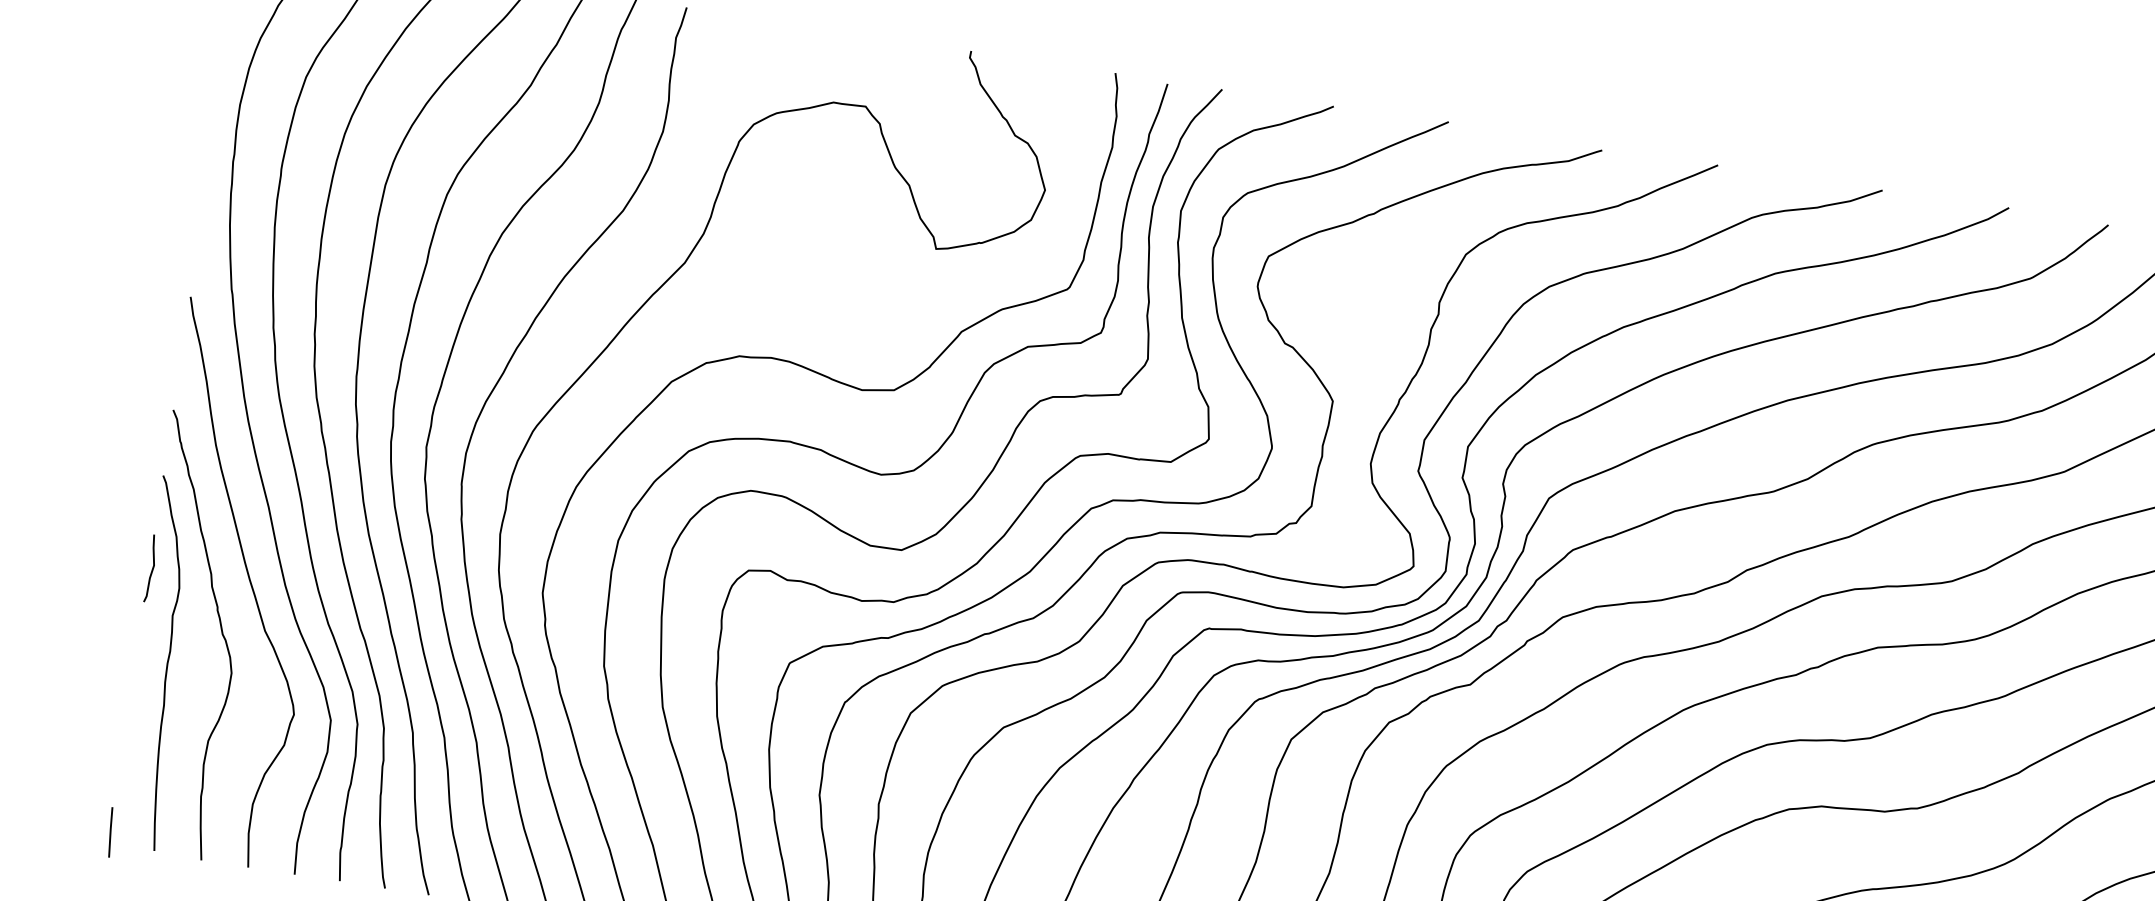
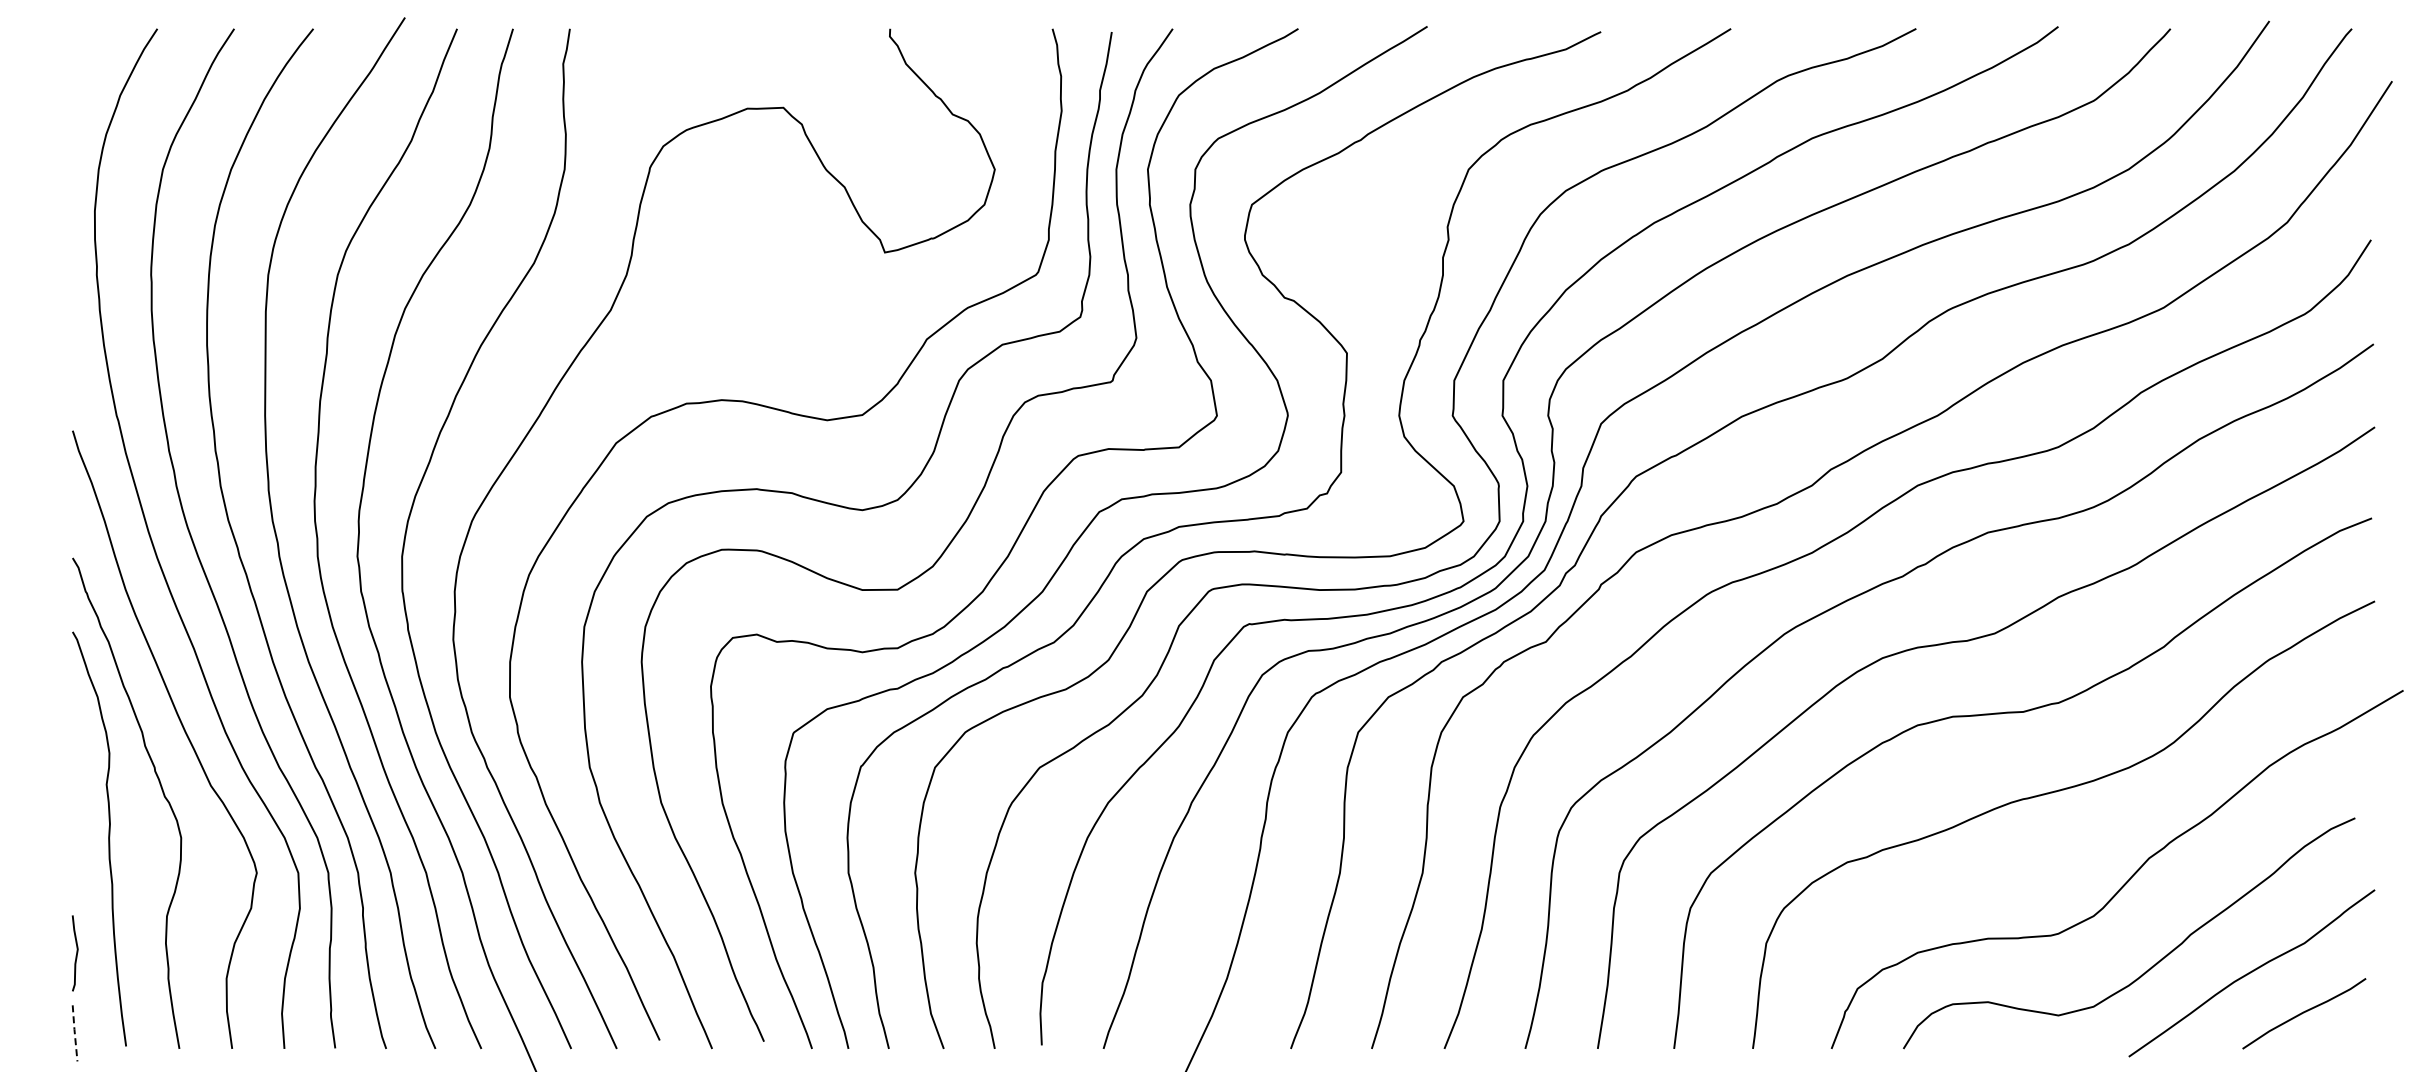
curve: (152, 568) -> (76, 953), moved
line: (110, 831) -> (74, 1032), solid -> dashed

